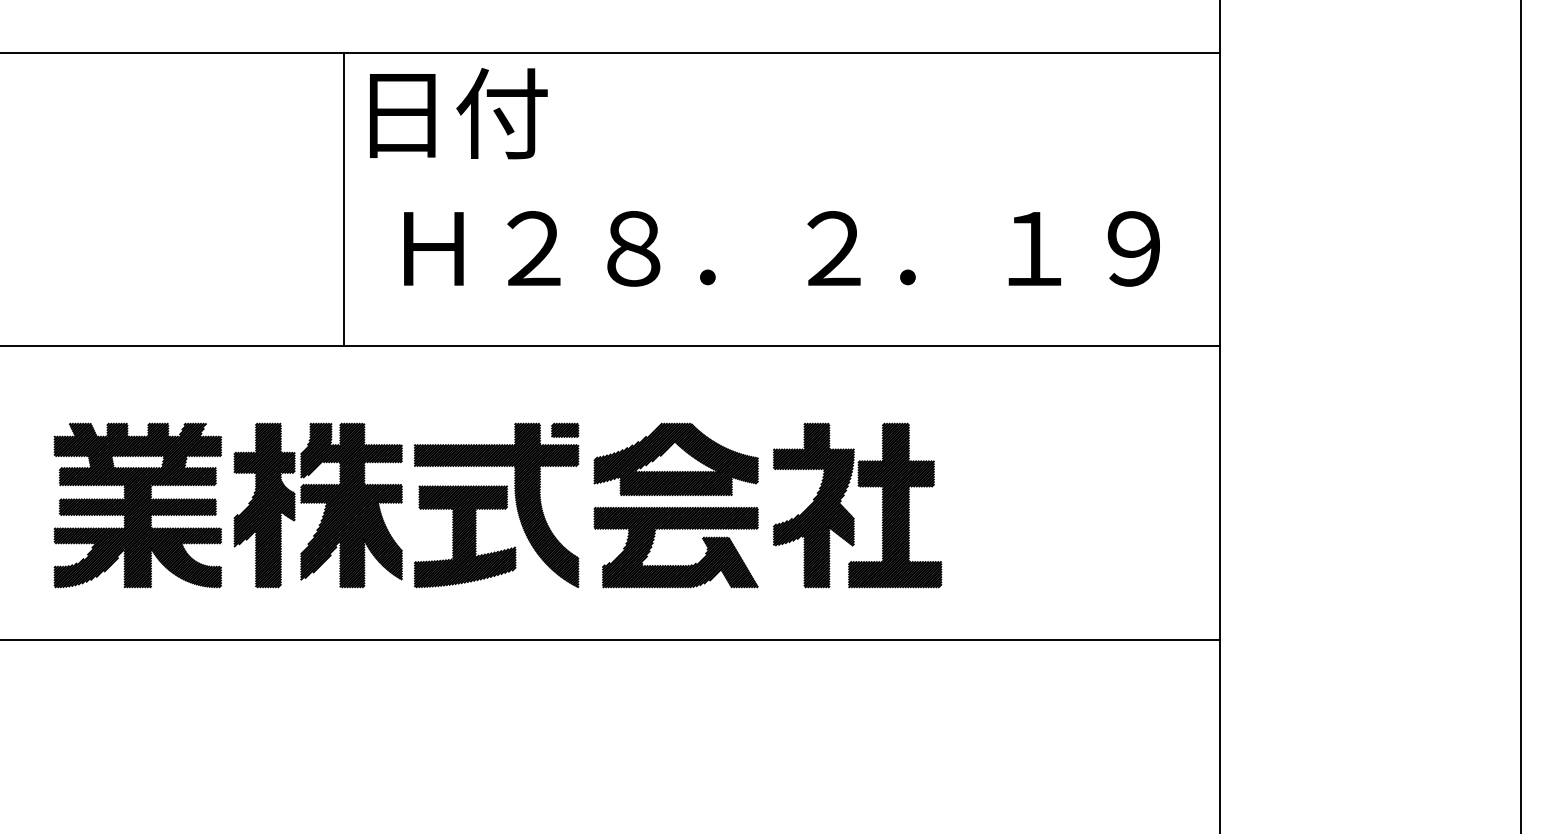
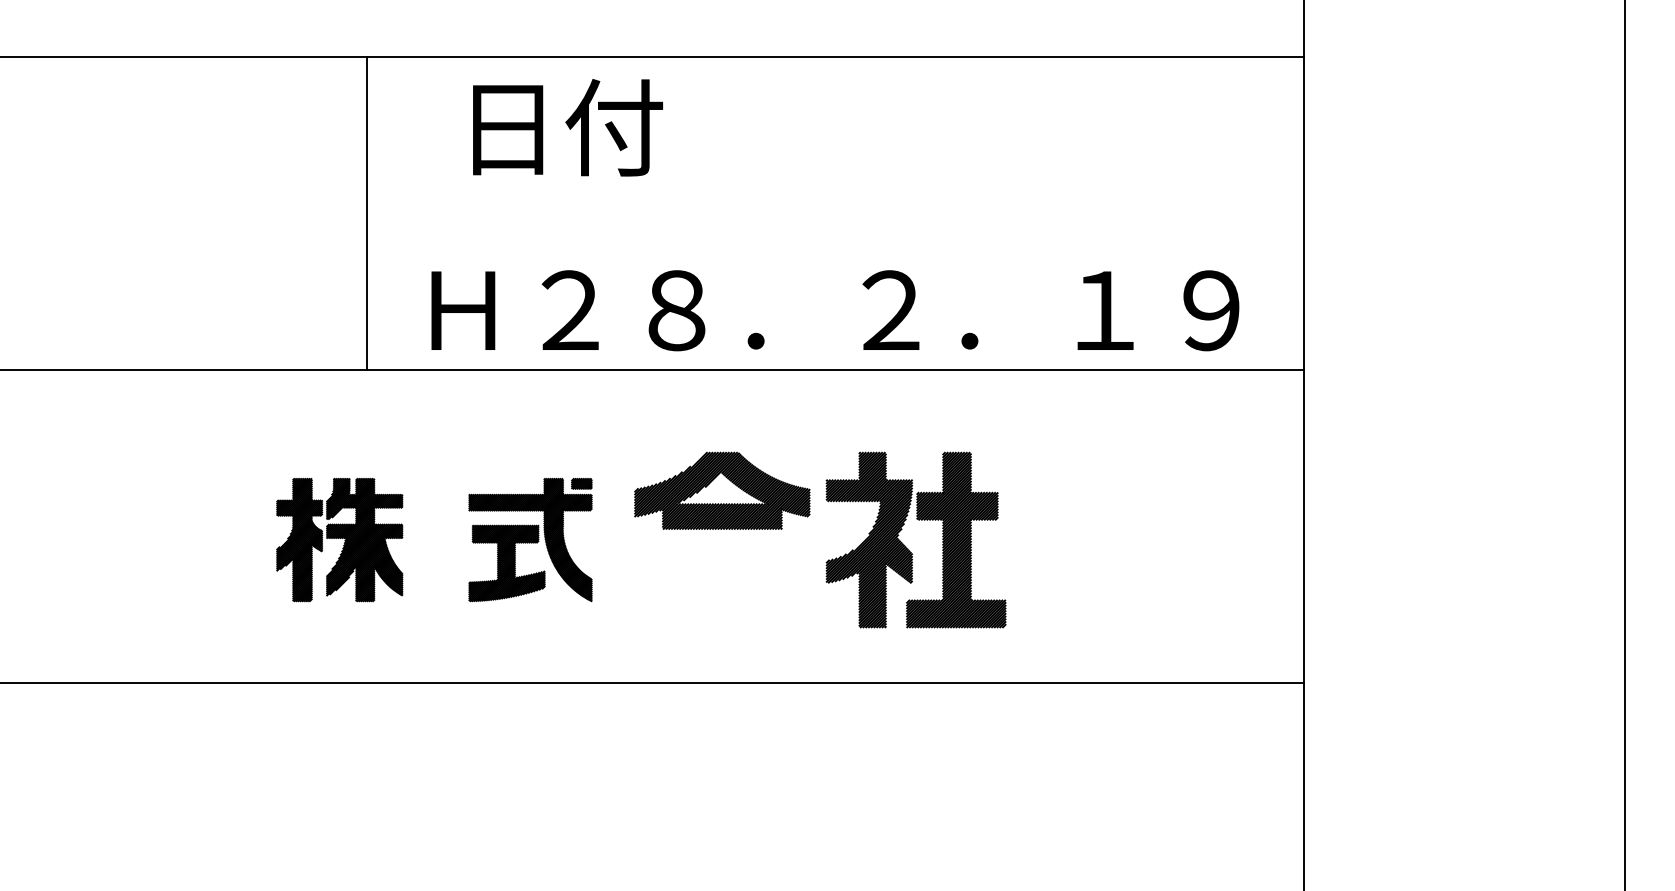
text: (458, 113) -> (567, 127), moved
text: (781, 248) -> (834, 310), moved
part: (137, 505) -> (146, 540), removed
part: (317, 505) -> (339, 540), size x0.7
part: (496, 505) -> (530, 540), size x0.7
part: (675, 529) -> (721, 565), removed

